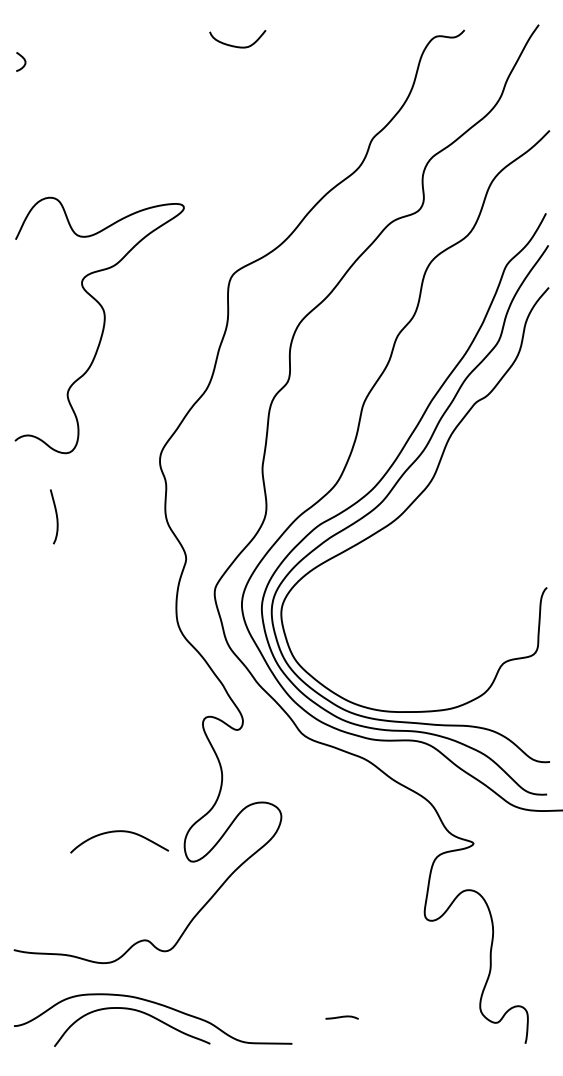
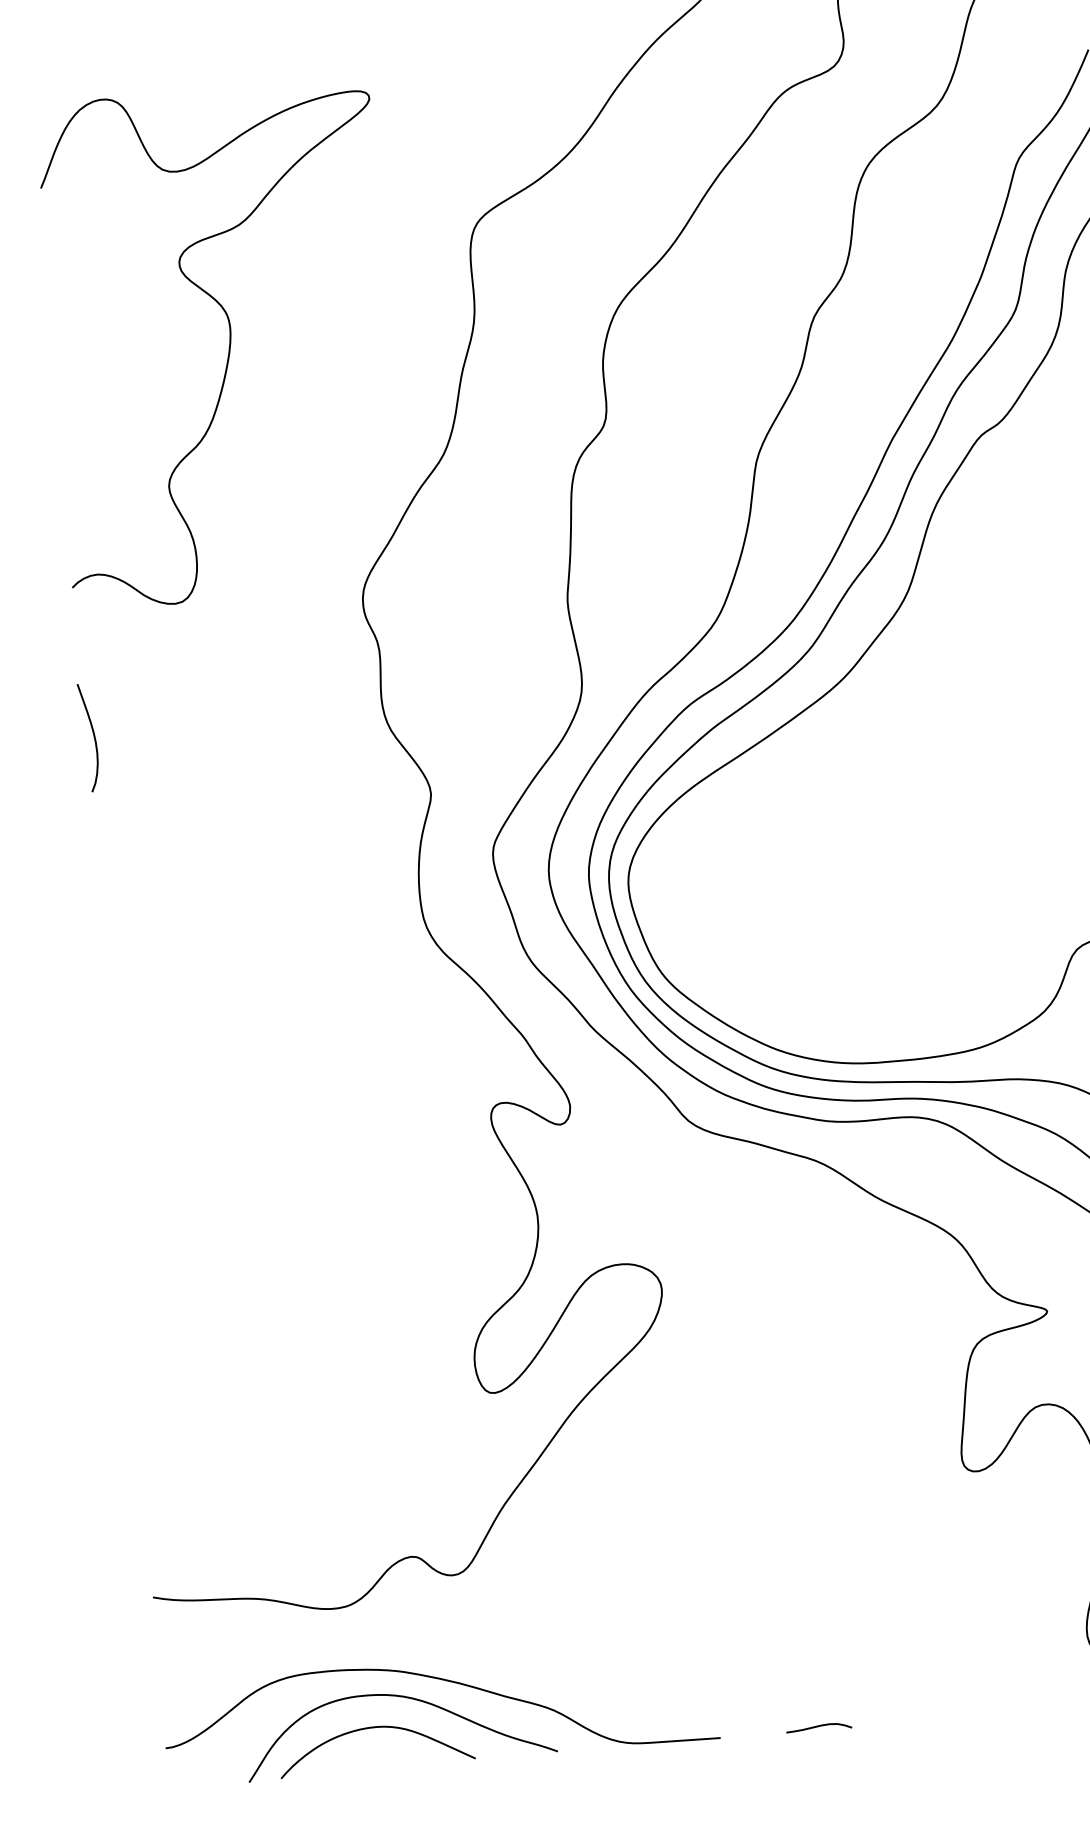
curve: (56, 516) -> (93, 736), moved
curve: (119, 832) -> (374, 1729), moved
curve: (341, 1017) -> (817, 1727), moved

